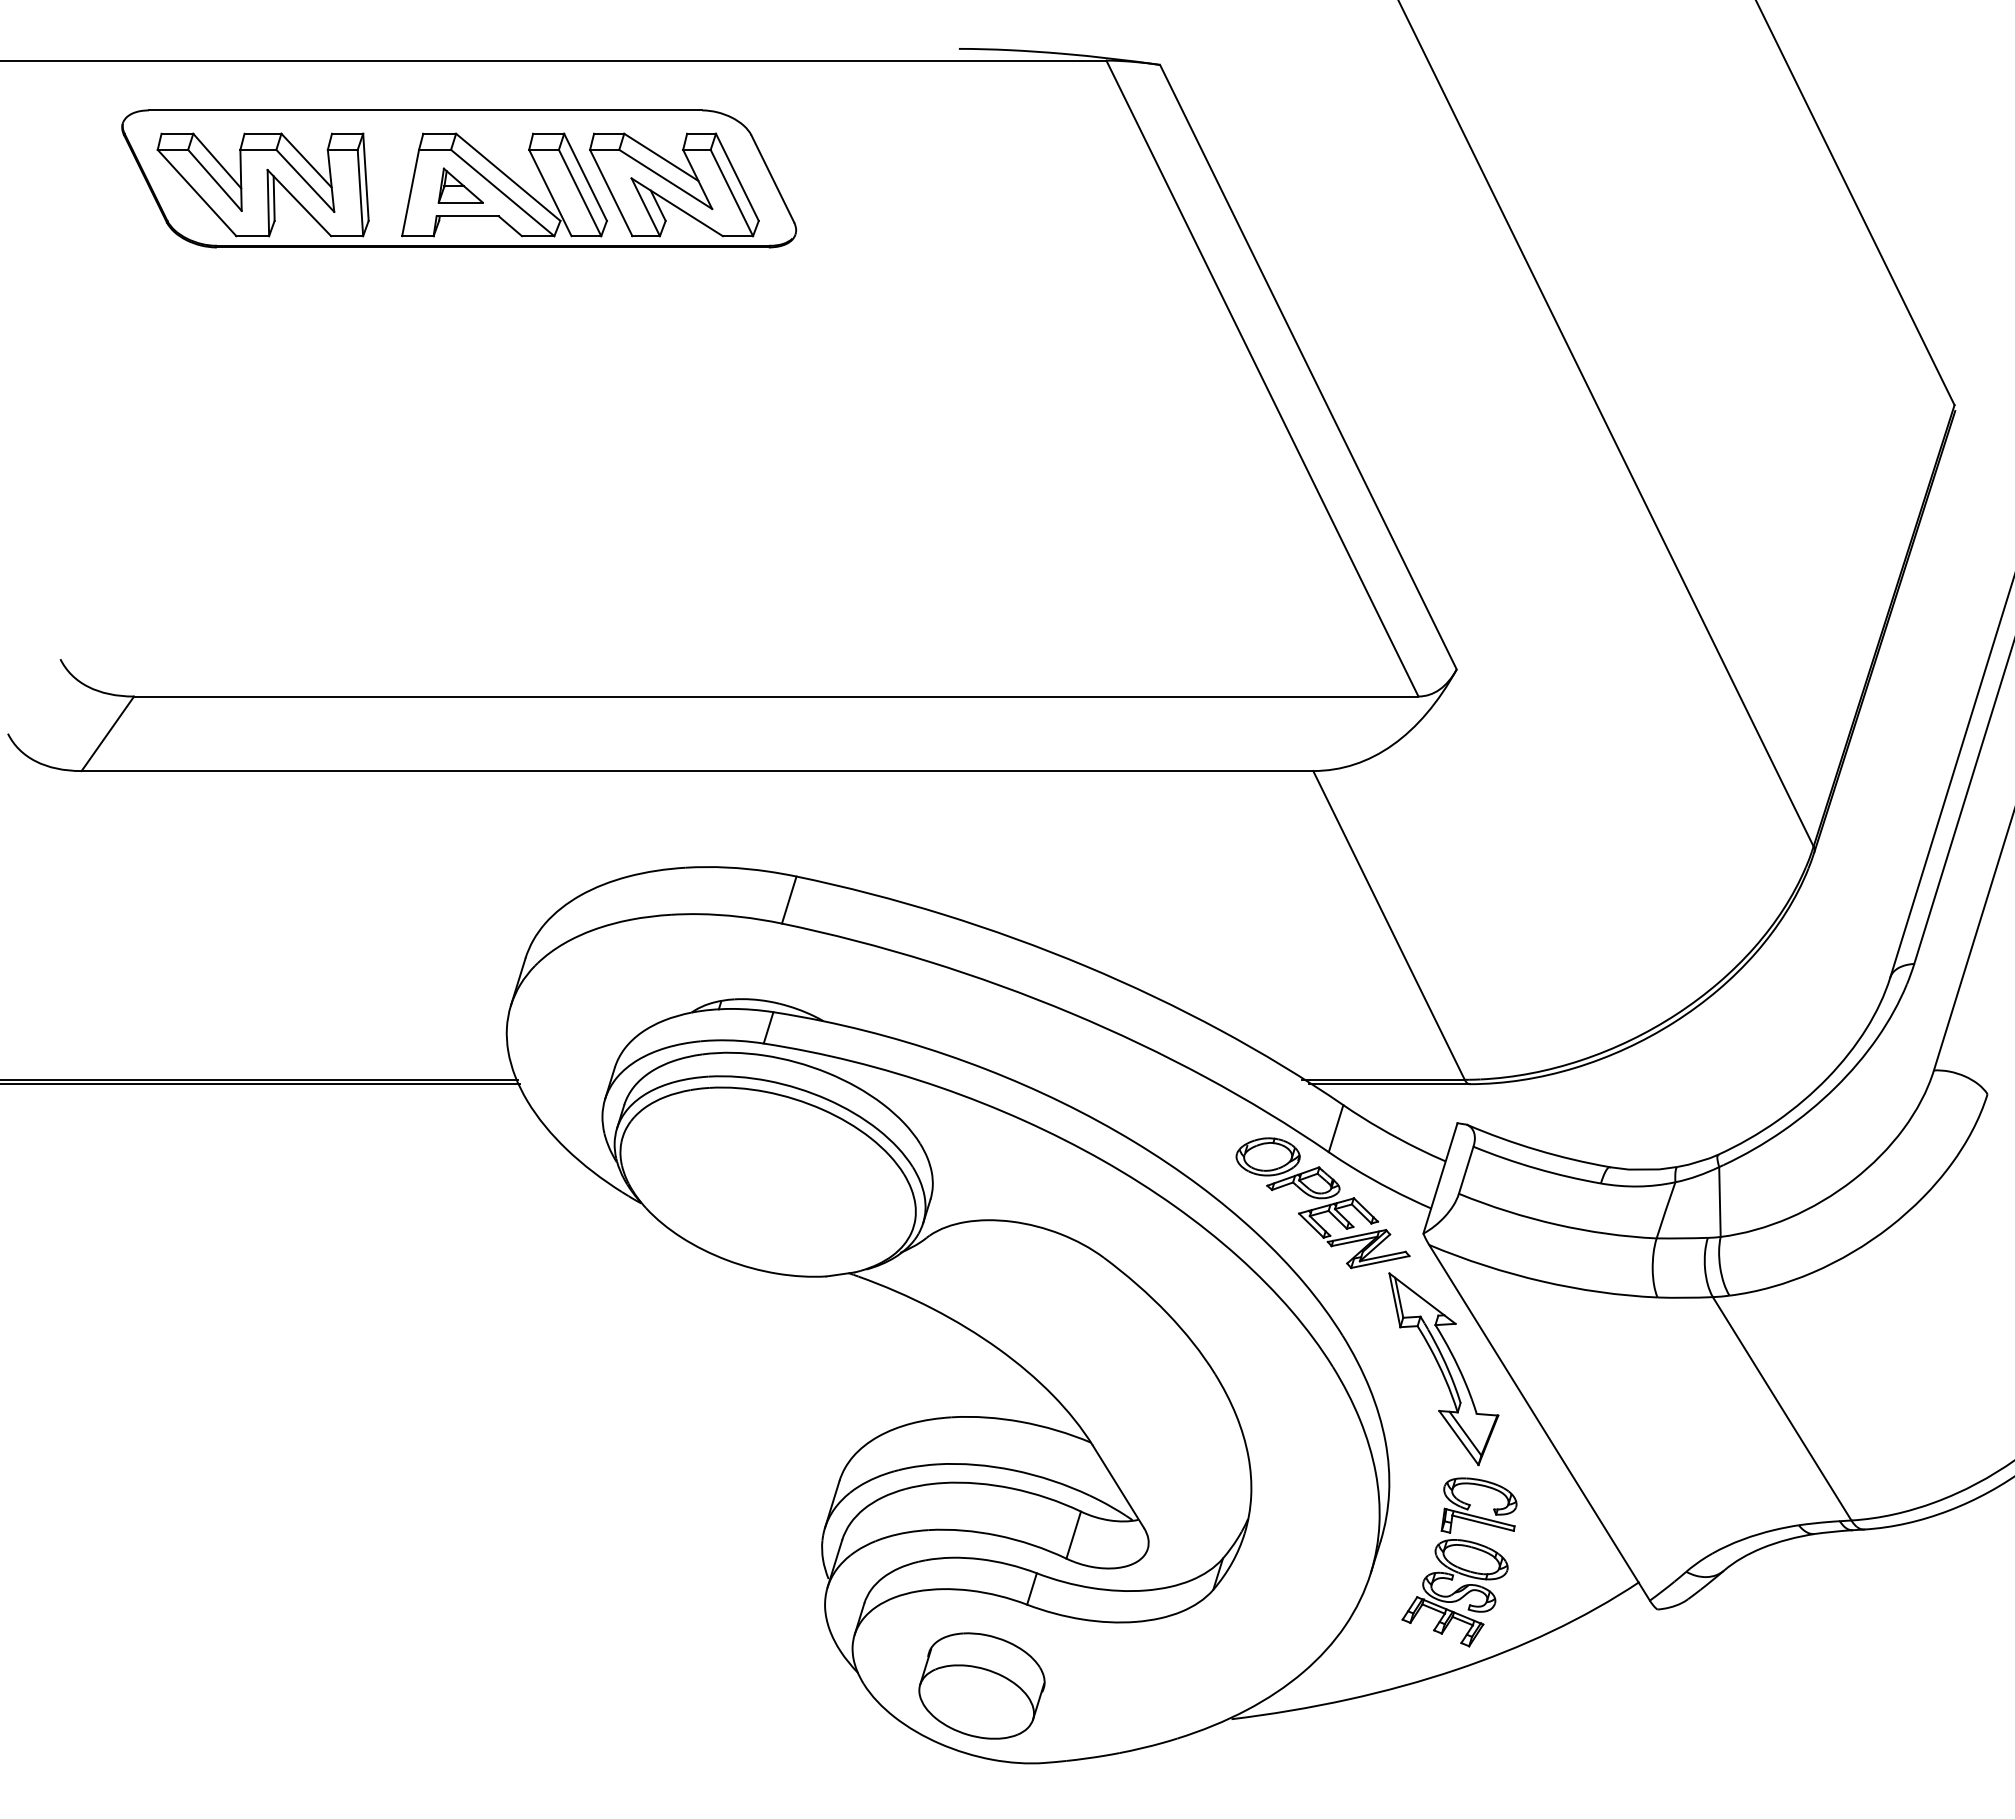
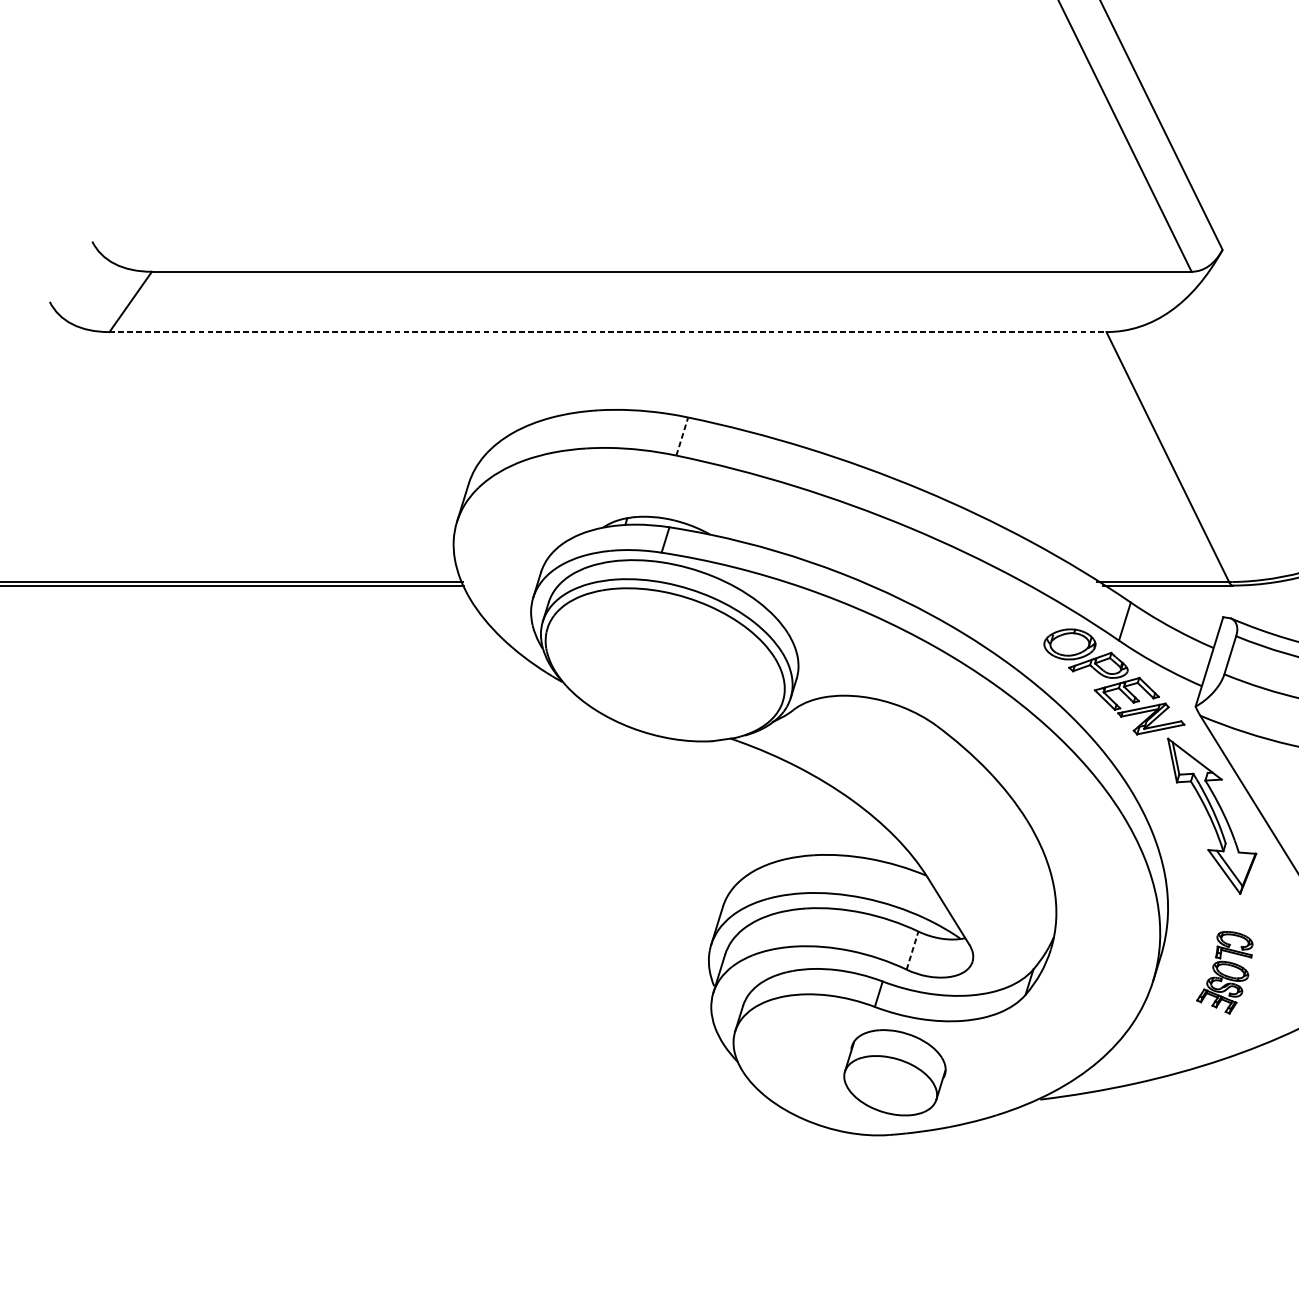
line: (697, 771) -> (608, 332), solid -> dashed
line: (789, 900) -> (682, 436), solid -> dashed
line: (1073, 1535) -> (912, 950), solid -> dashed
part: (1459, 1562) -> (1224, 972), size x0.6
part: (981, 1685) -> (894, 1072), moved

